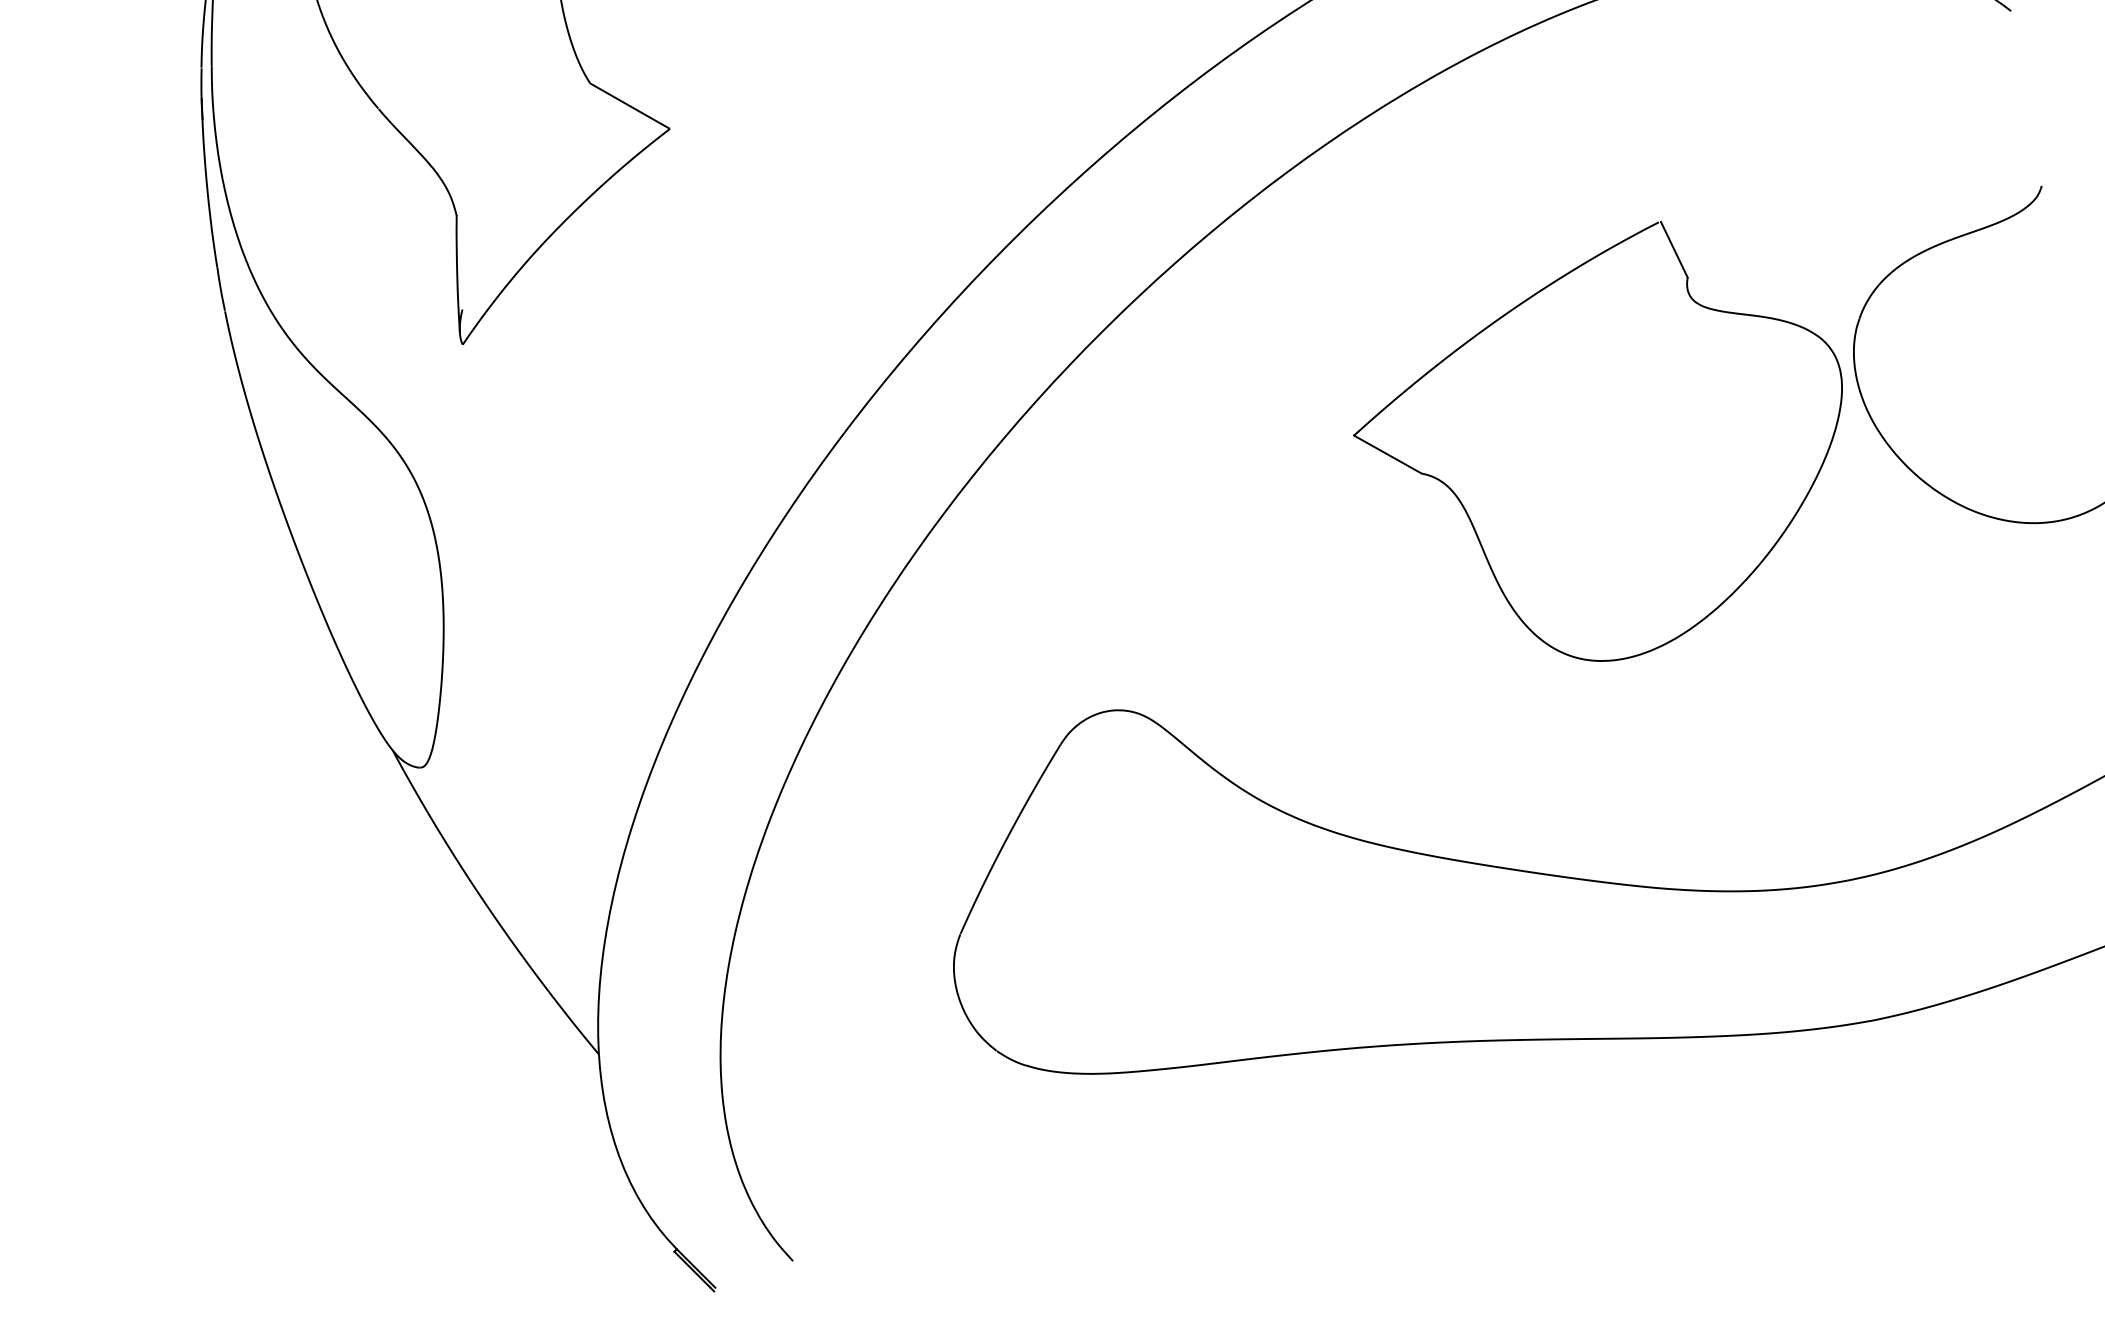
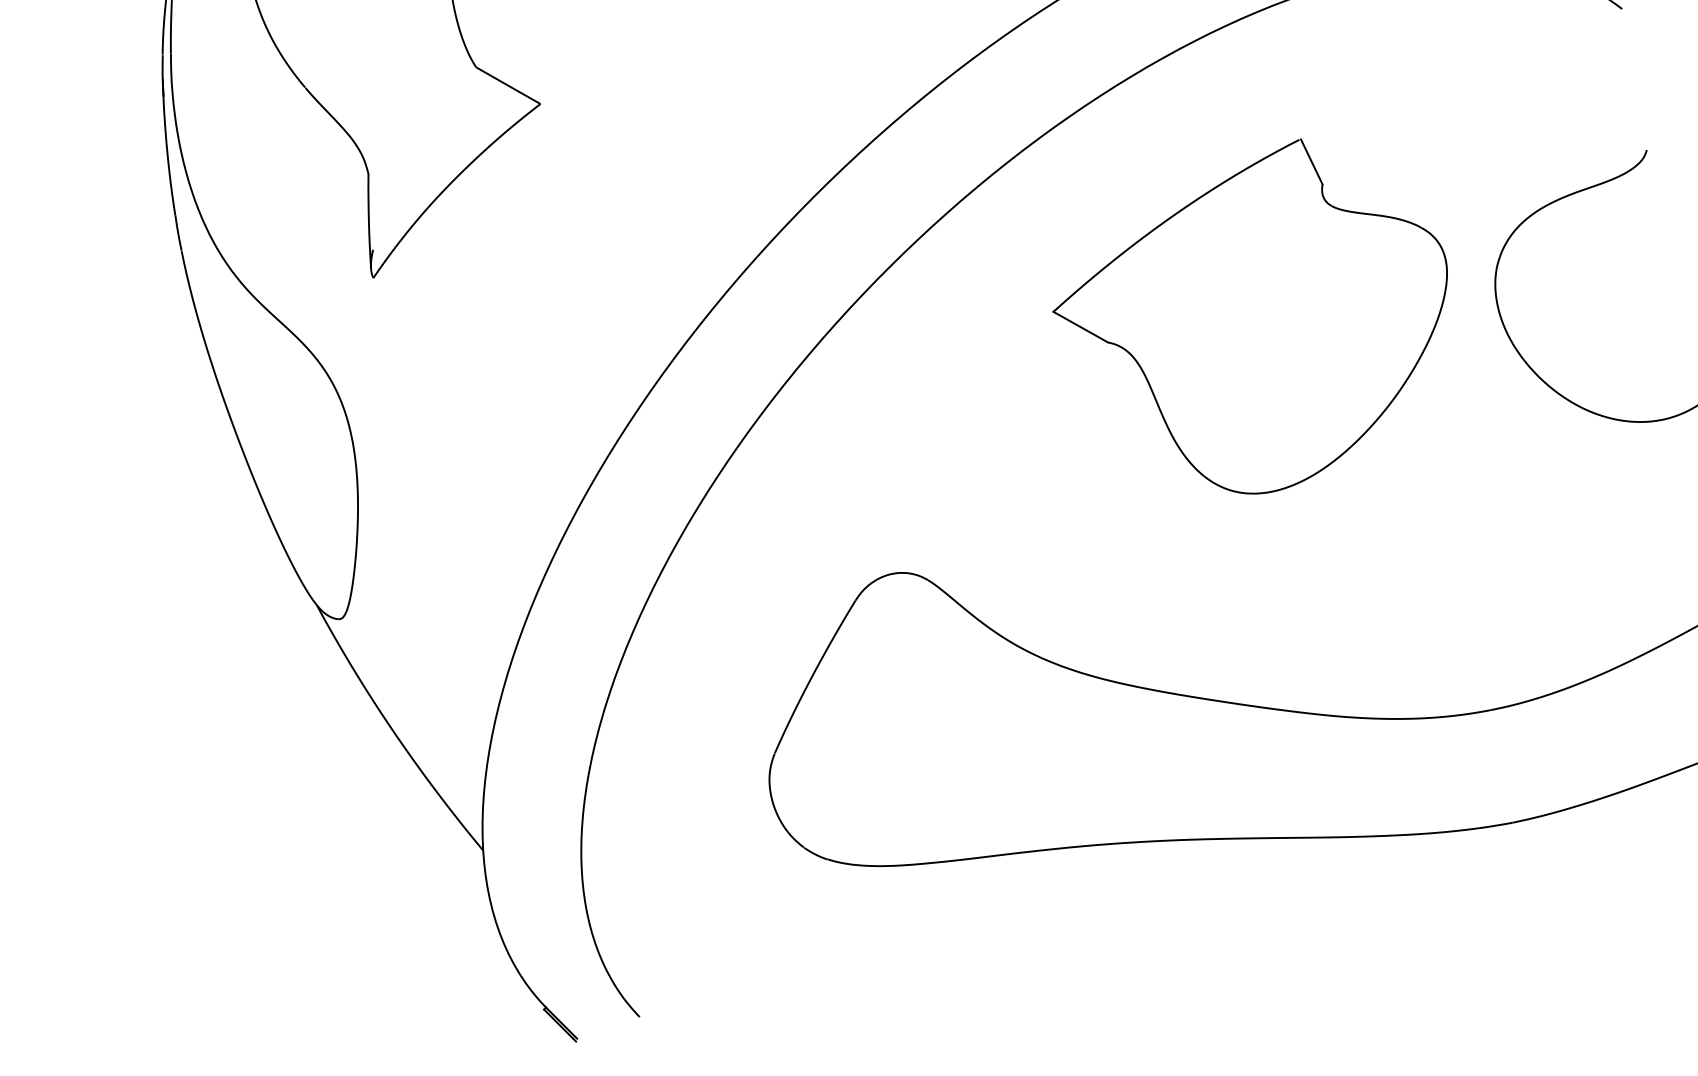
part: (1597, 440) -> (1249, 315), moved

